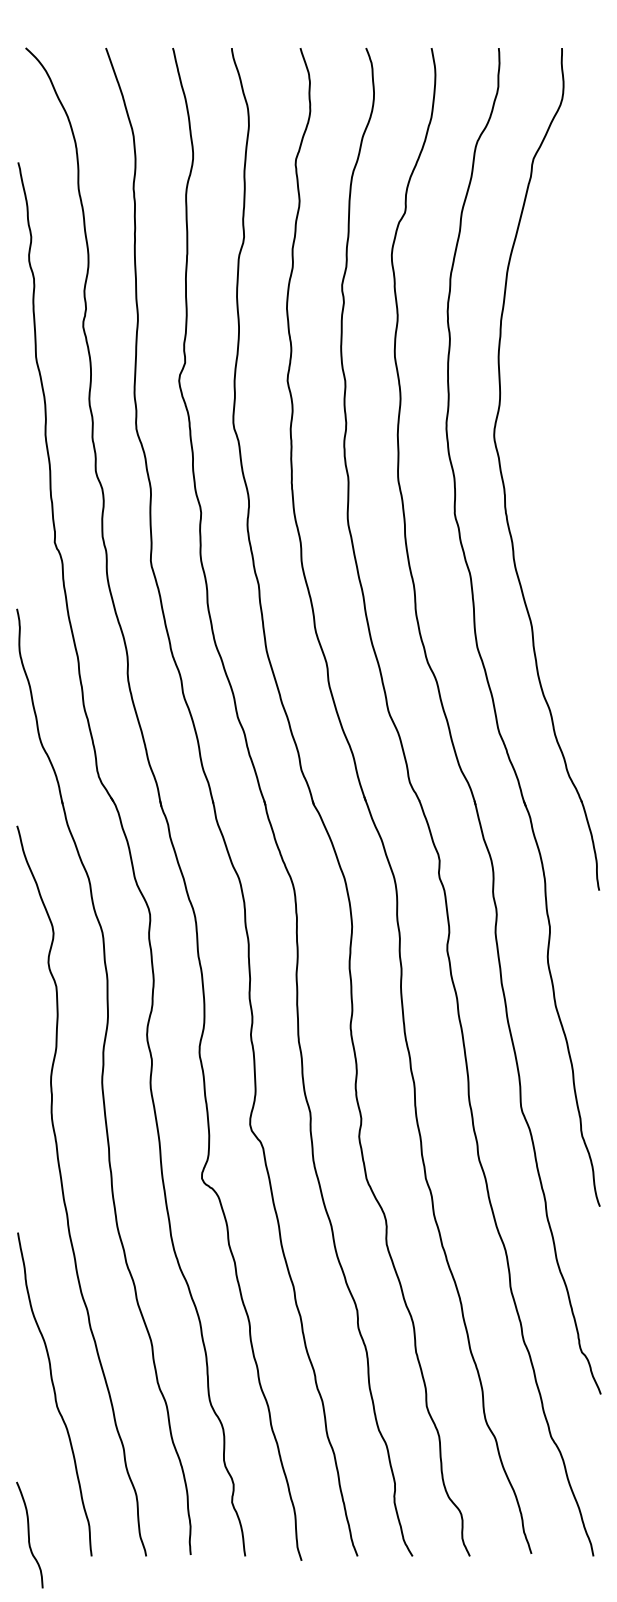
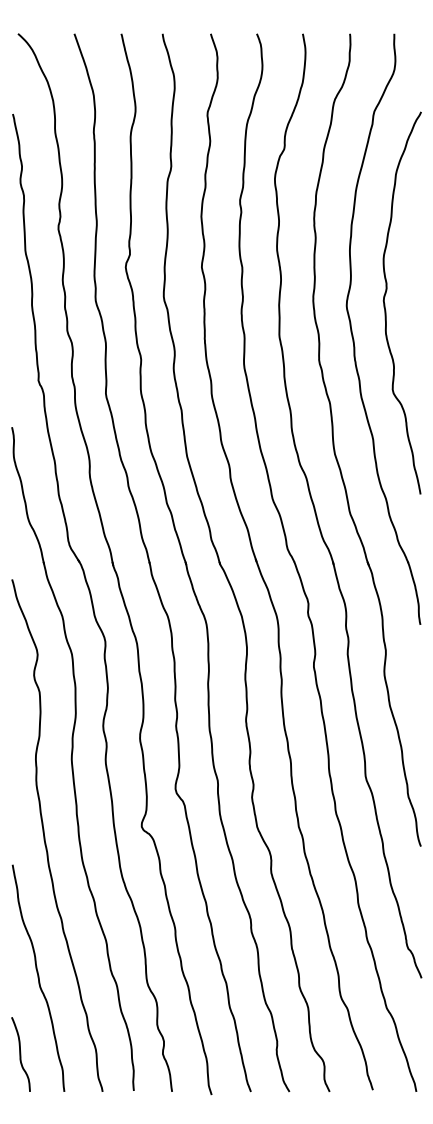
curve: (549, 437) -> (385, 307), added
curve: (29, 1534) -> (20, 1054), moved

